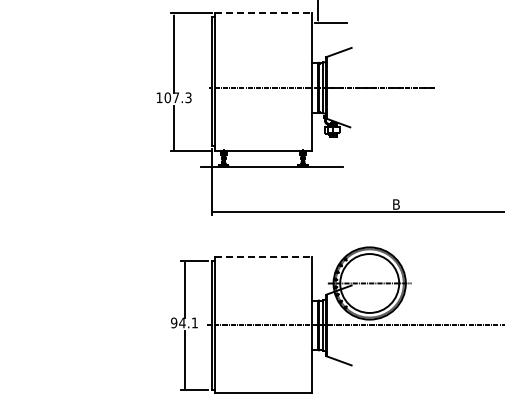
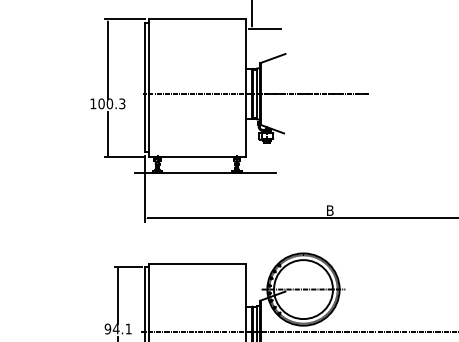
line: (263, 13) -> (197, 19), dashed -> solid
text: (175, 97) -> (109, 103), 107.3 -> 100.3
line: (263, 257) -> (197, 263), dashed -> solid

